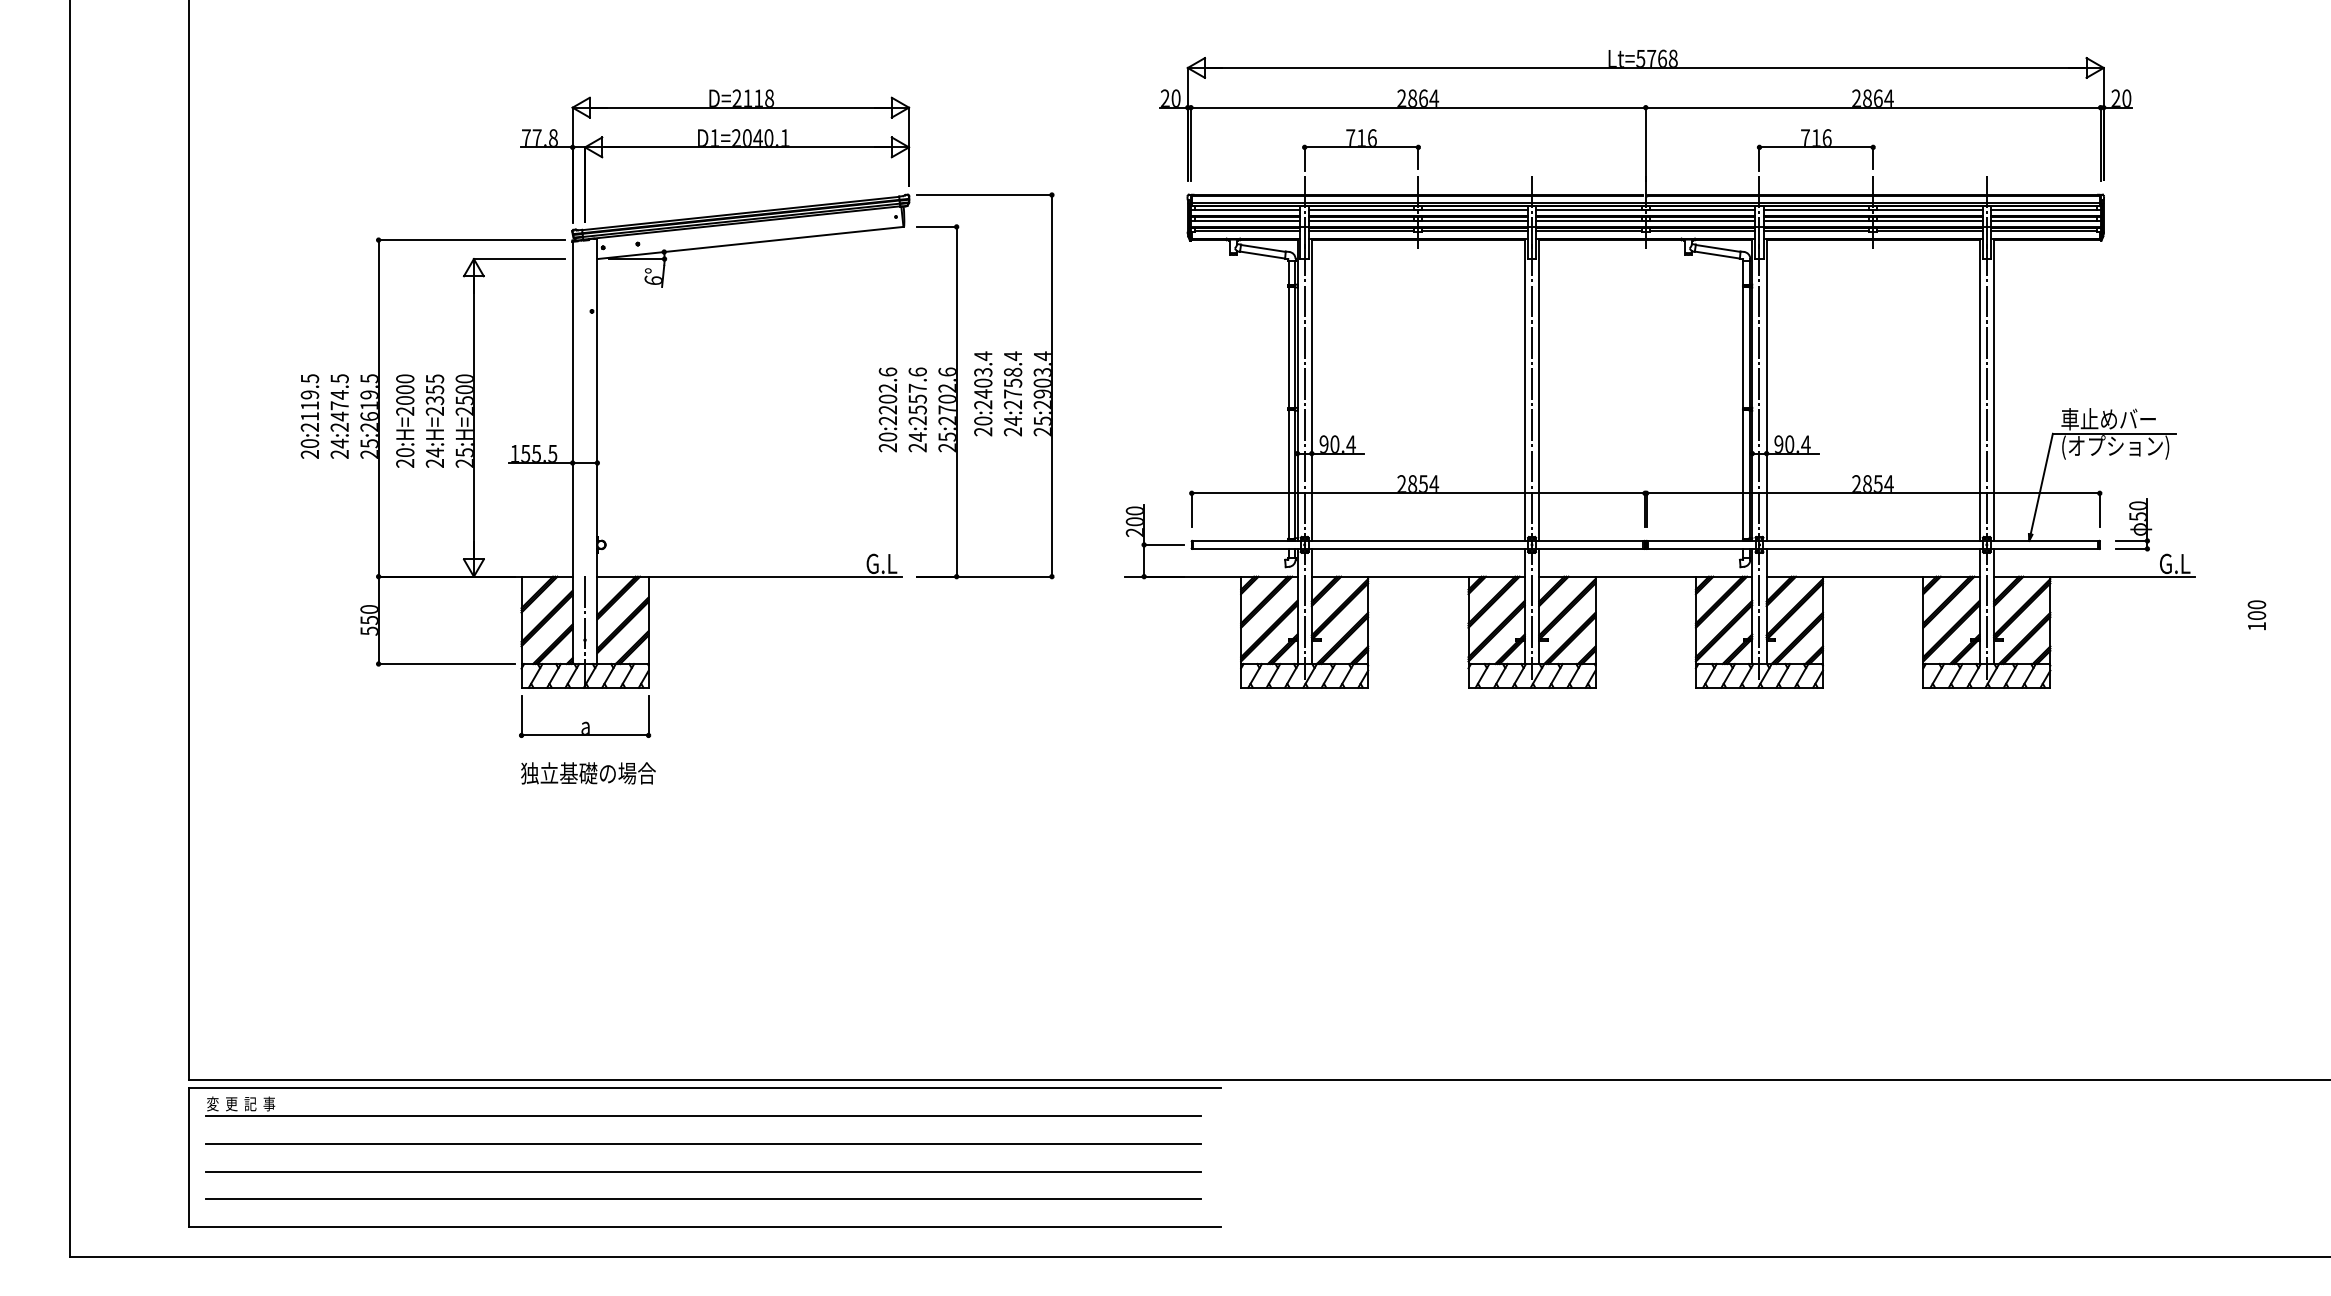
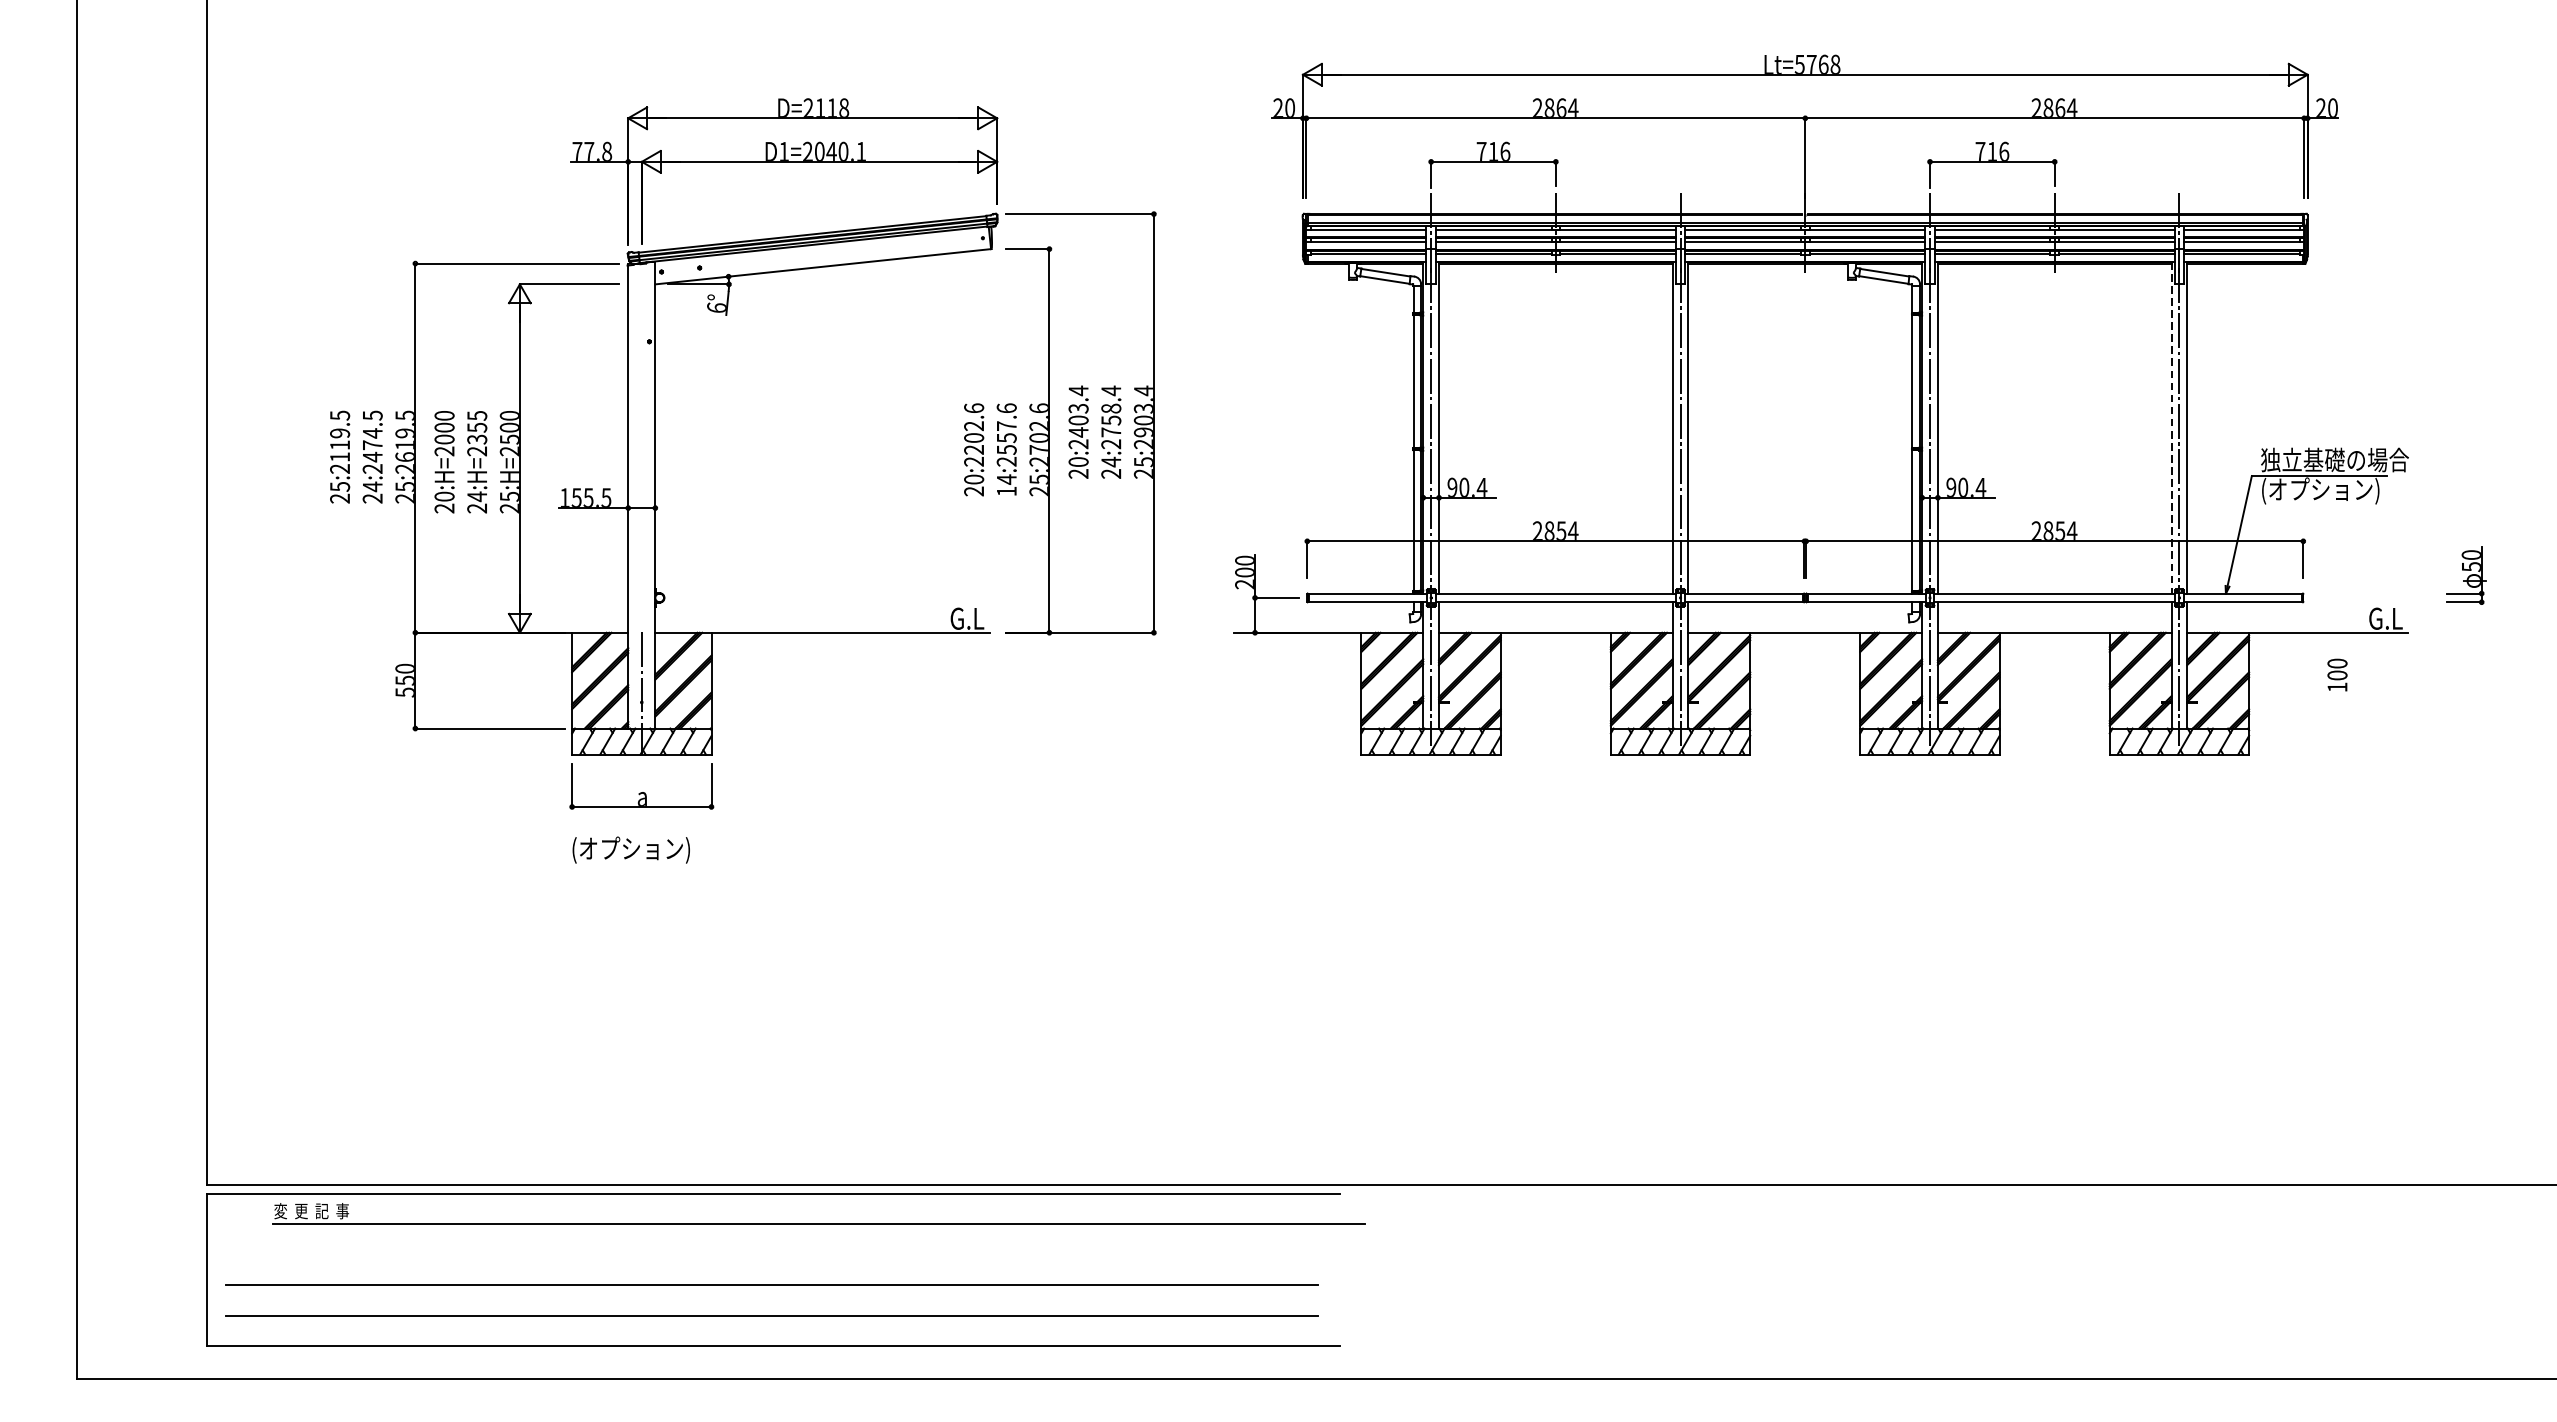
line: (1979, 390) -> (2171, 428), solid -> dashed
text: (2128, 419) -> (2334, 460), 車止めバー -> 独立基礎の場合
text: (309, 443) -> (339, 486), 20:2119.5 -> 25:2119.5
text: (917, 447) -> (1006, 491), 24:2557.6 -> 14:2557.6
part: (2133, 524) -> (2466, 575), moved
text: (2256, 615) -> (2337, 675), moved
text: (588, 774) -> (645, 849), 独立基礎の場合 -> (オプション)
part: (703, 1115) -> (818, 1223), moved
line: (703, 1143) -> (771, 1254), removed

